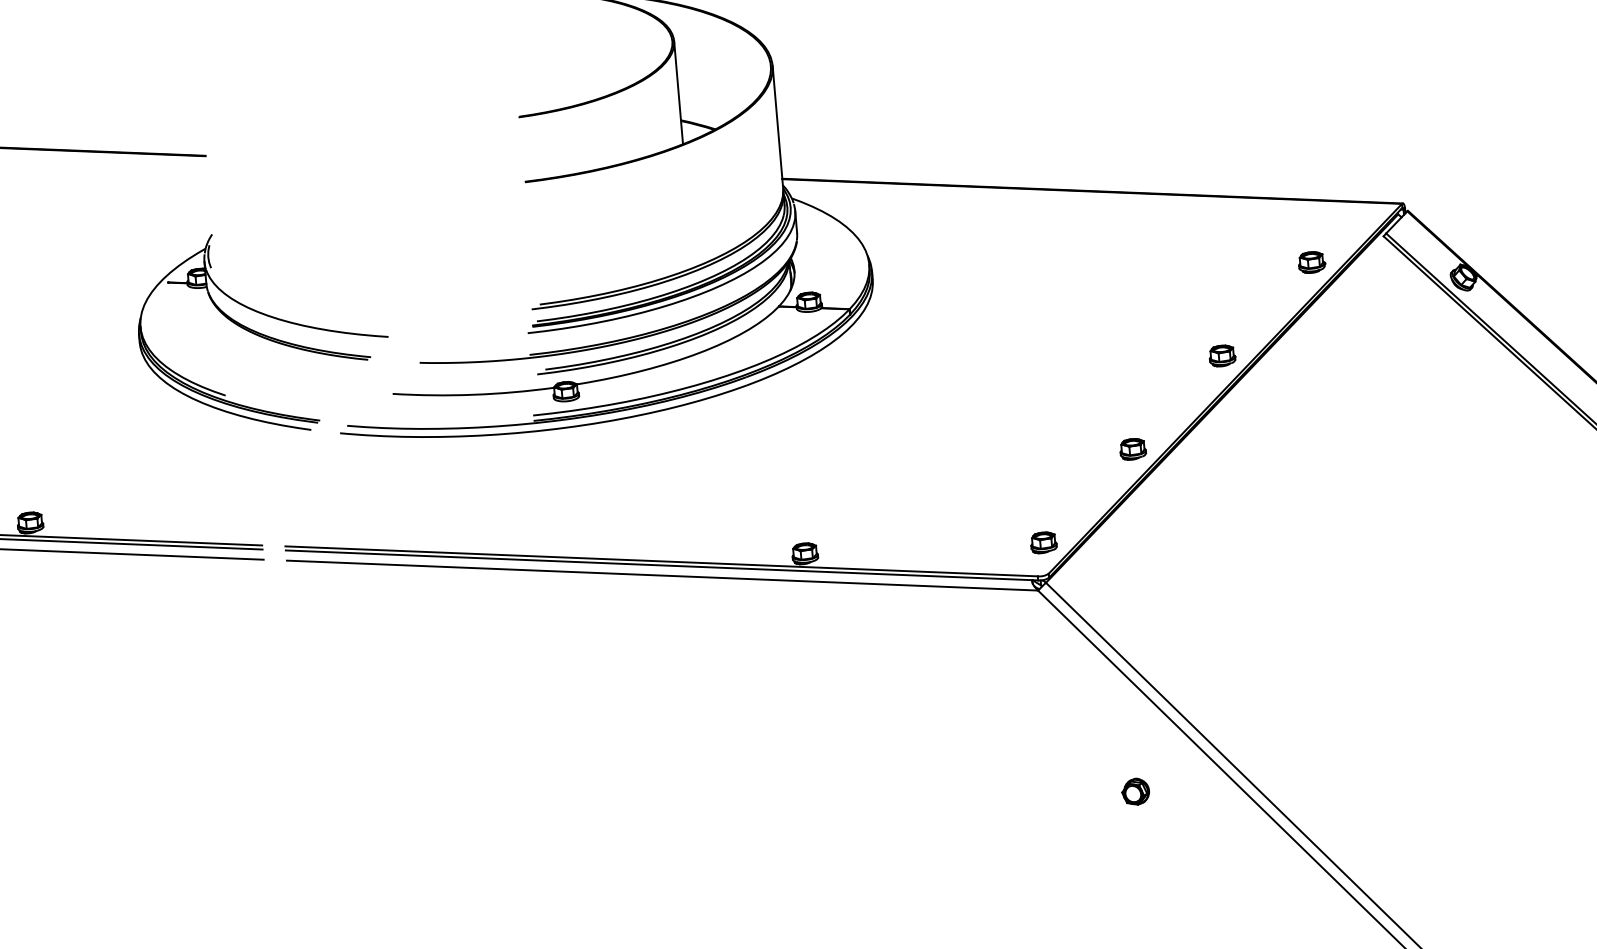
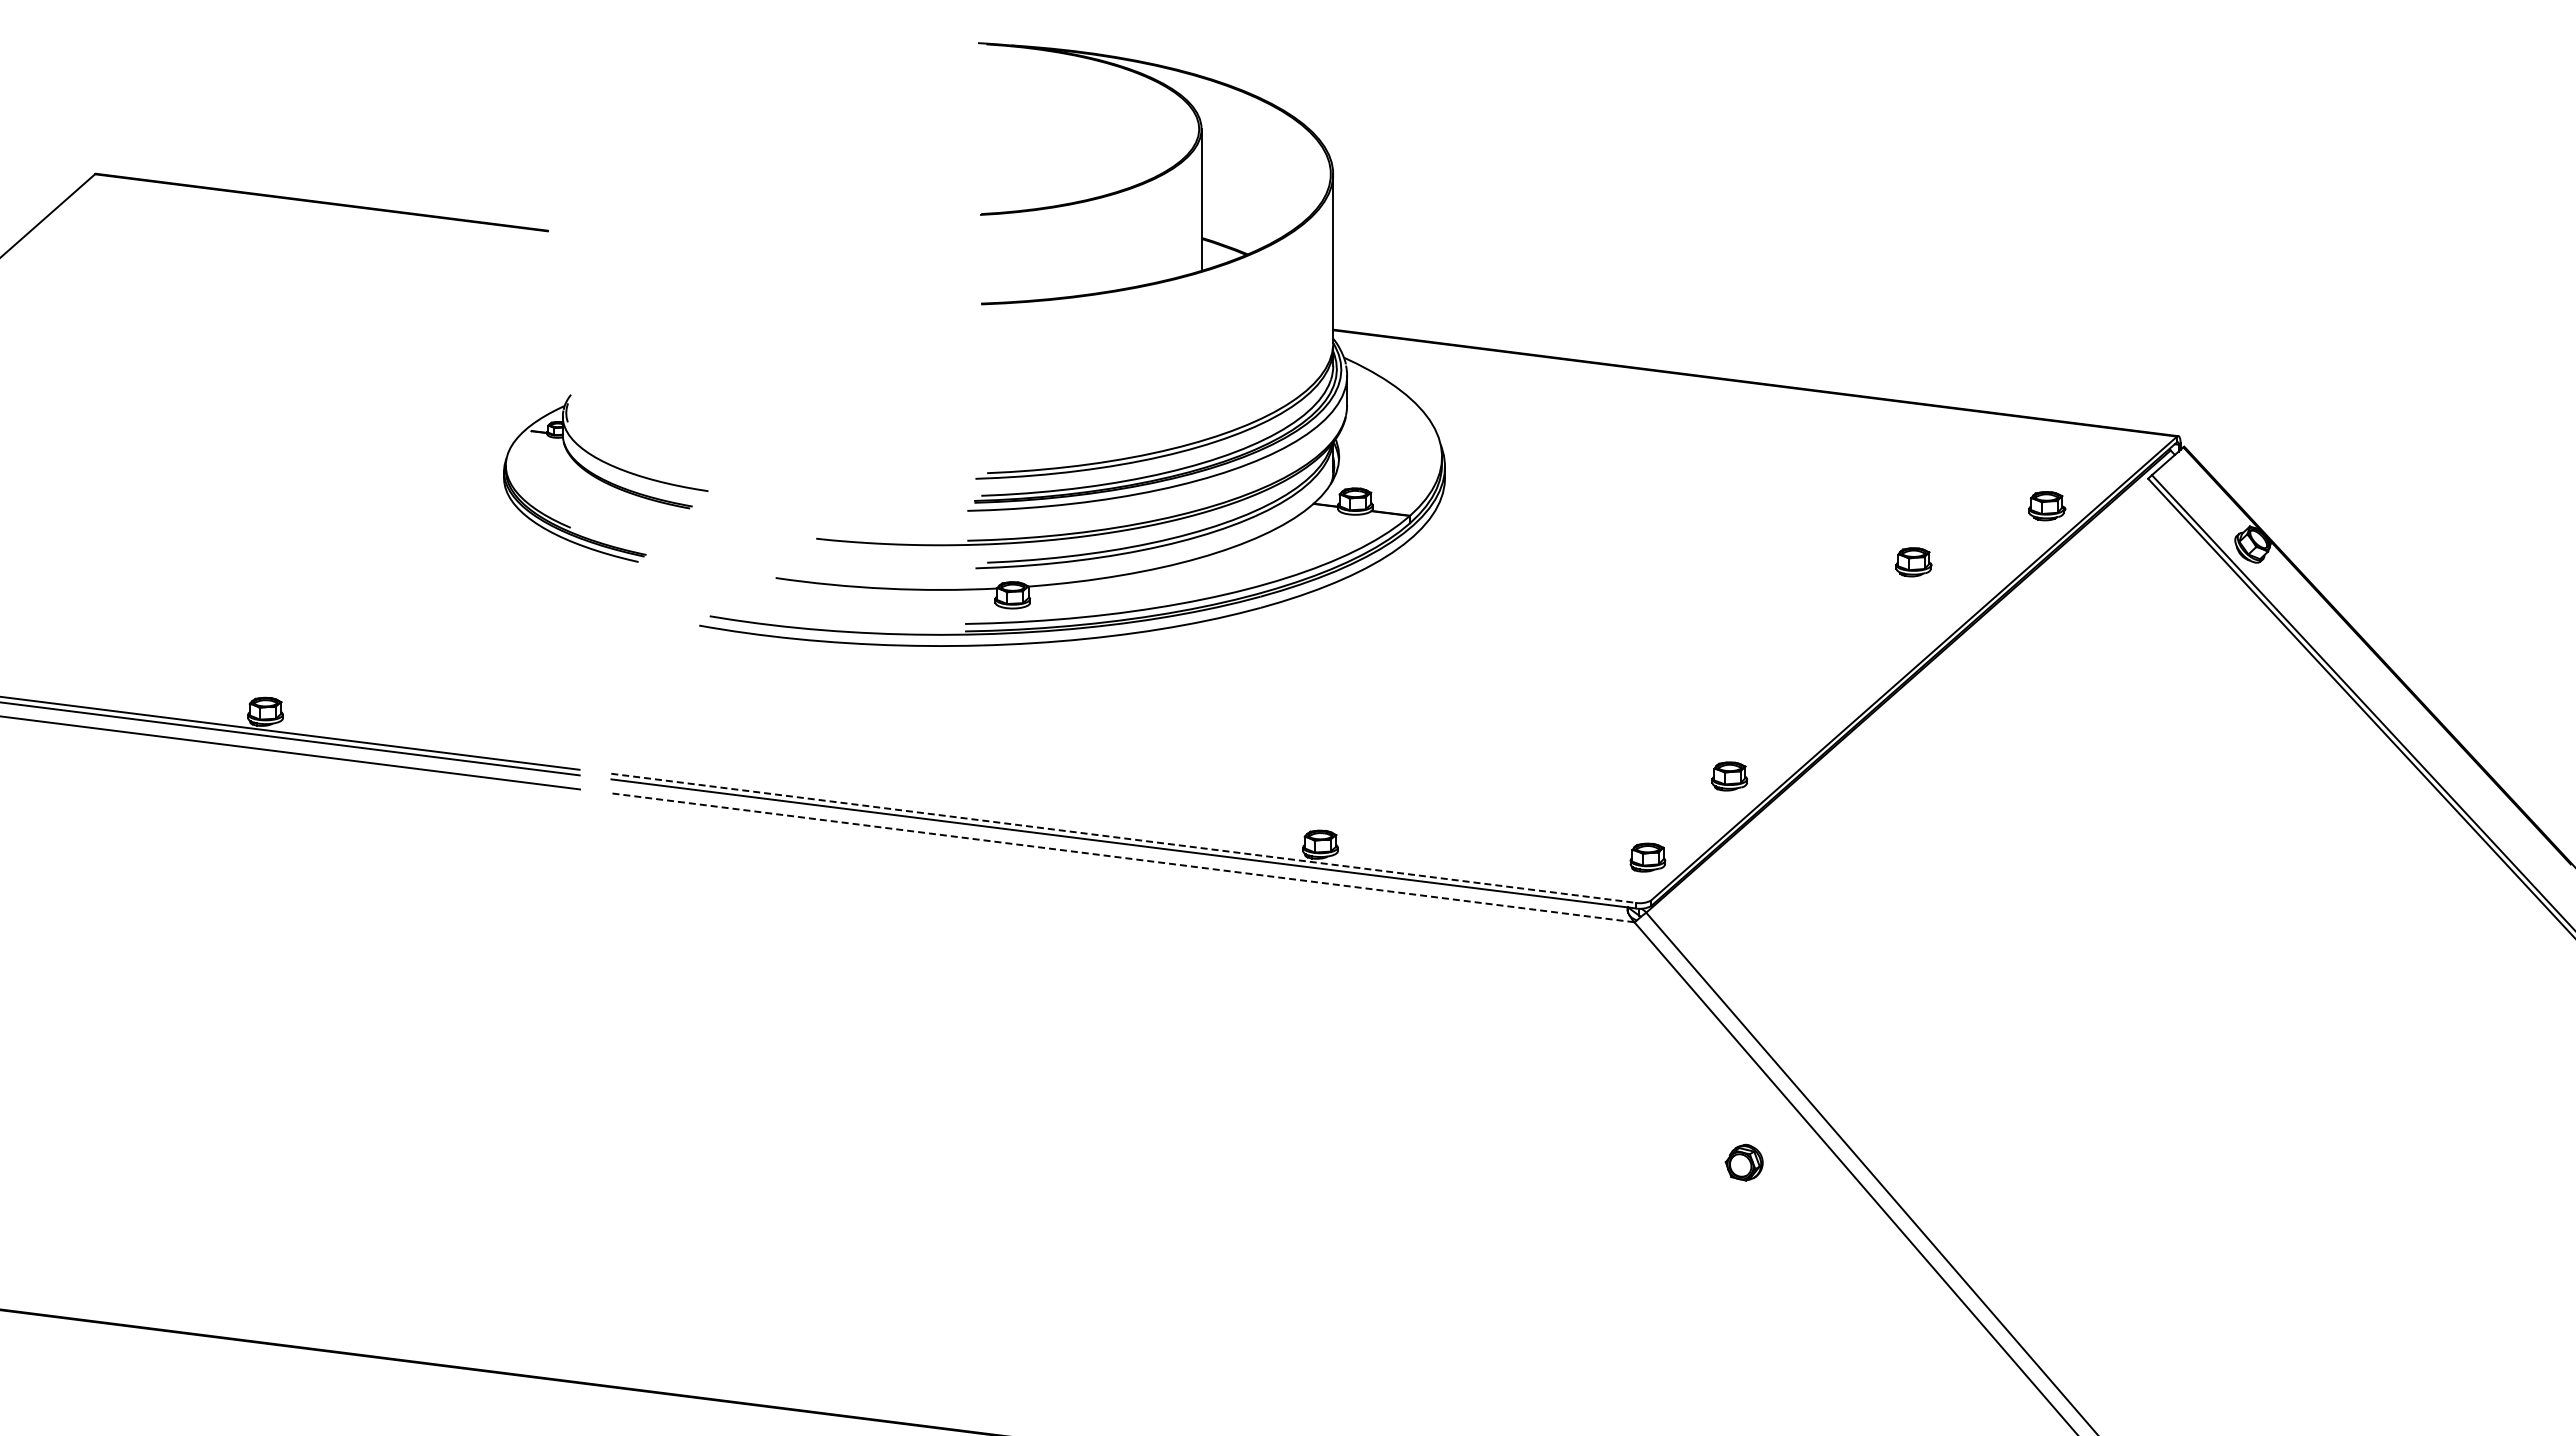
part: (262, 332) -> (605, 478), size x0.6
part: (1222, 356) -> (1913, 562), moved
part: (1132, 449) -> (1729, 776), moved
line: (662, 561) -> (1124, 838), solid -> dashed
line: (662, 575) -> (1122, 857), solid -> dashed
part: (1135, 791) -> (1743, 1162), moved

